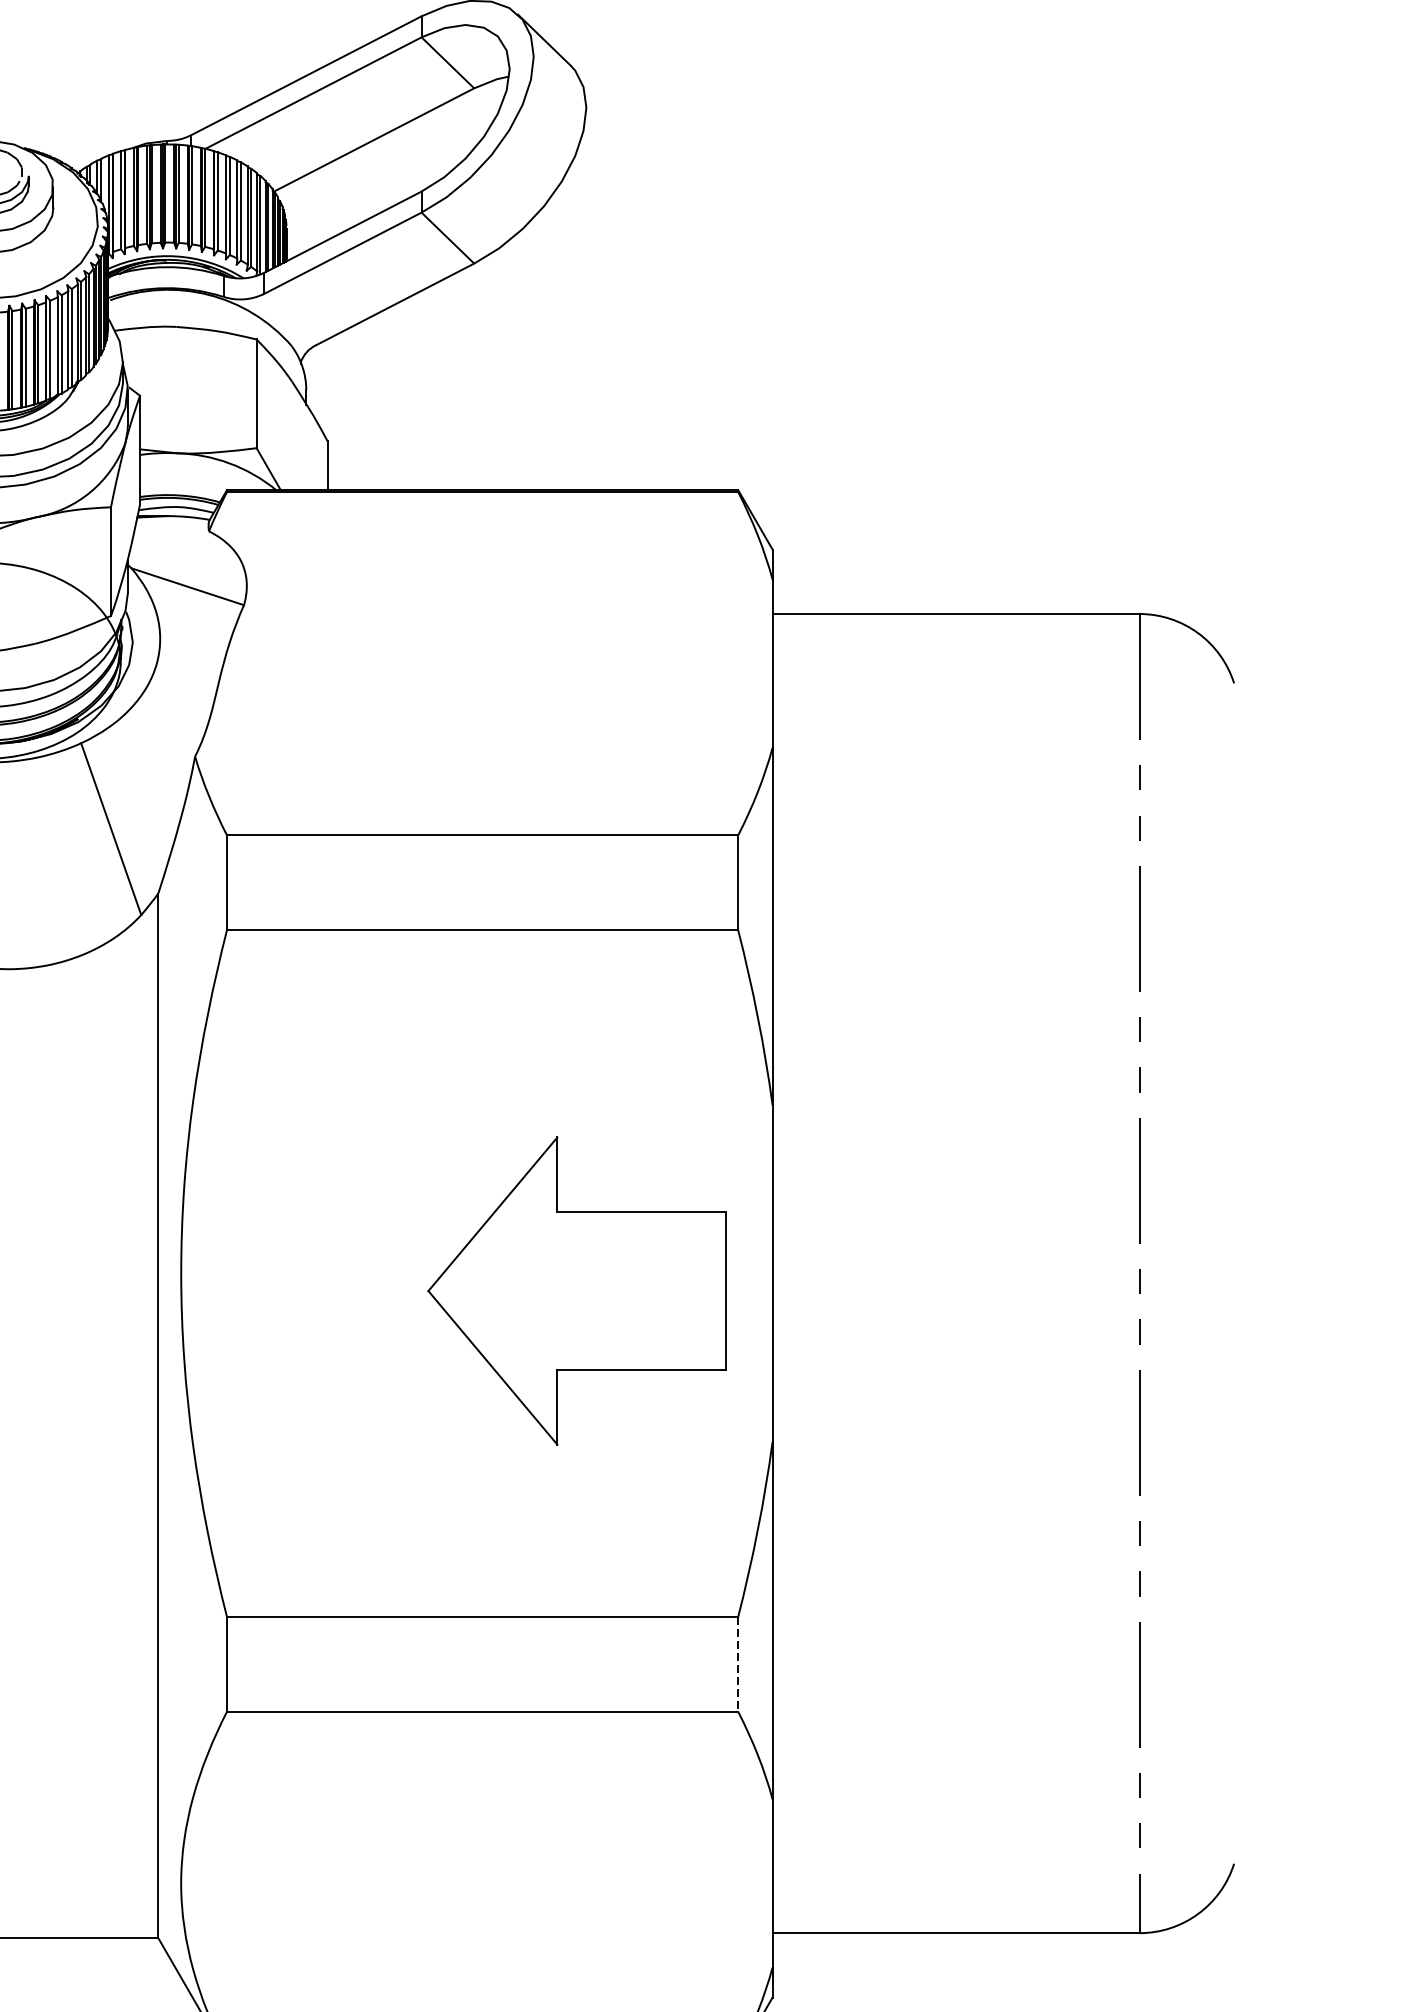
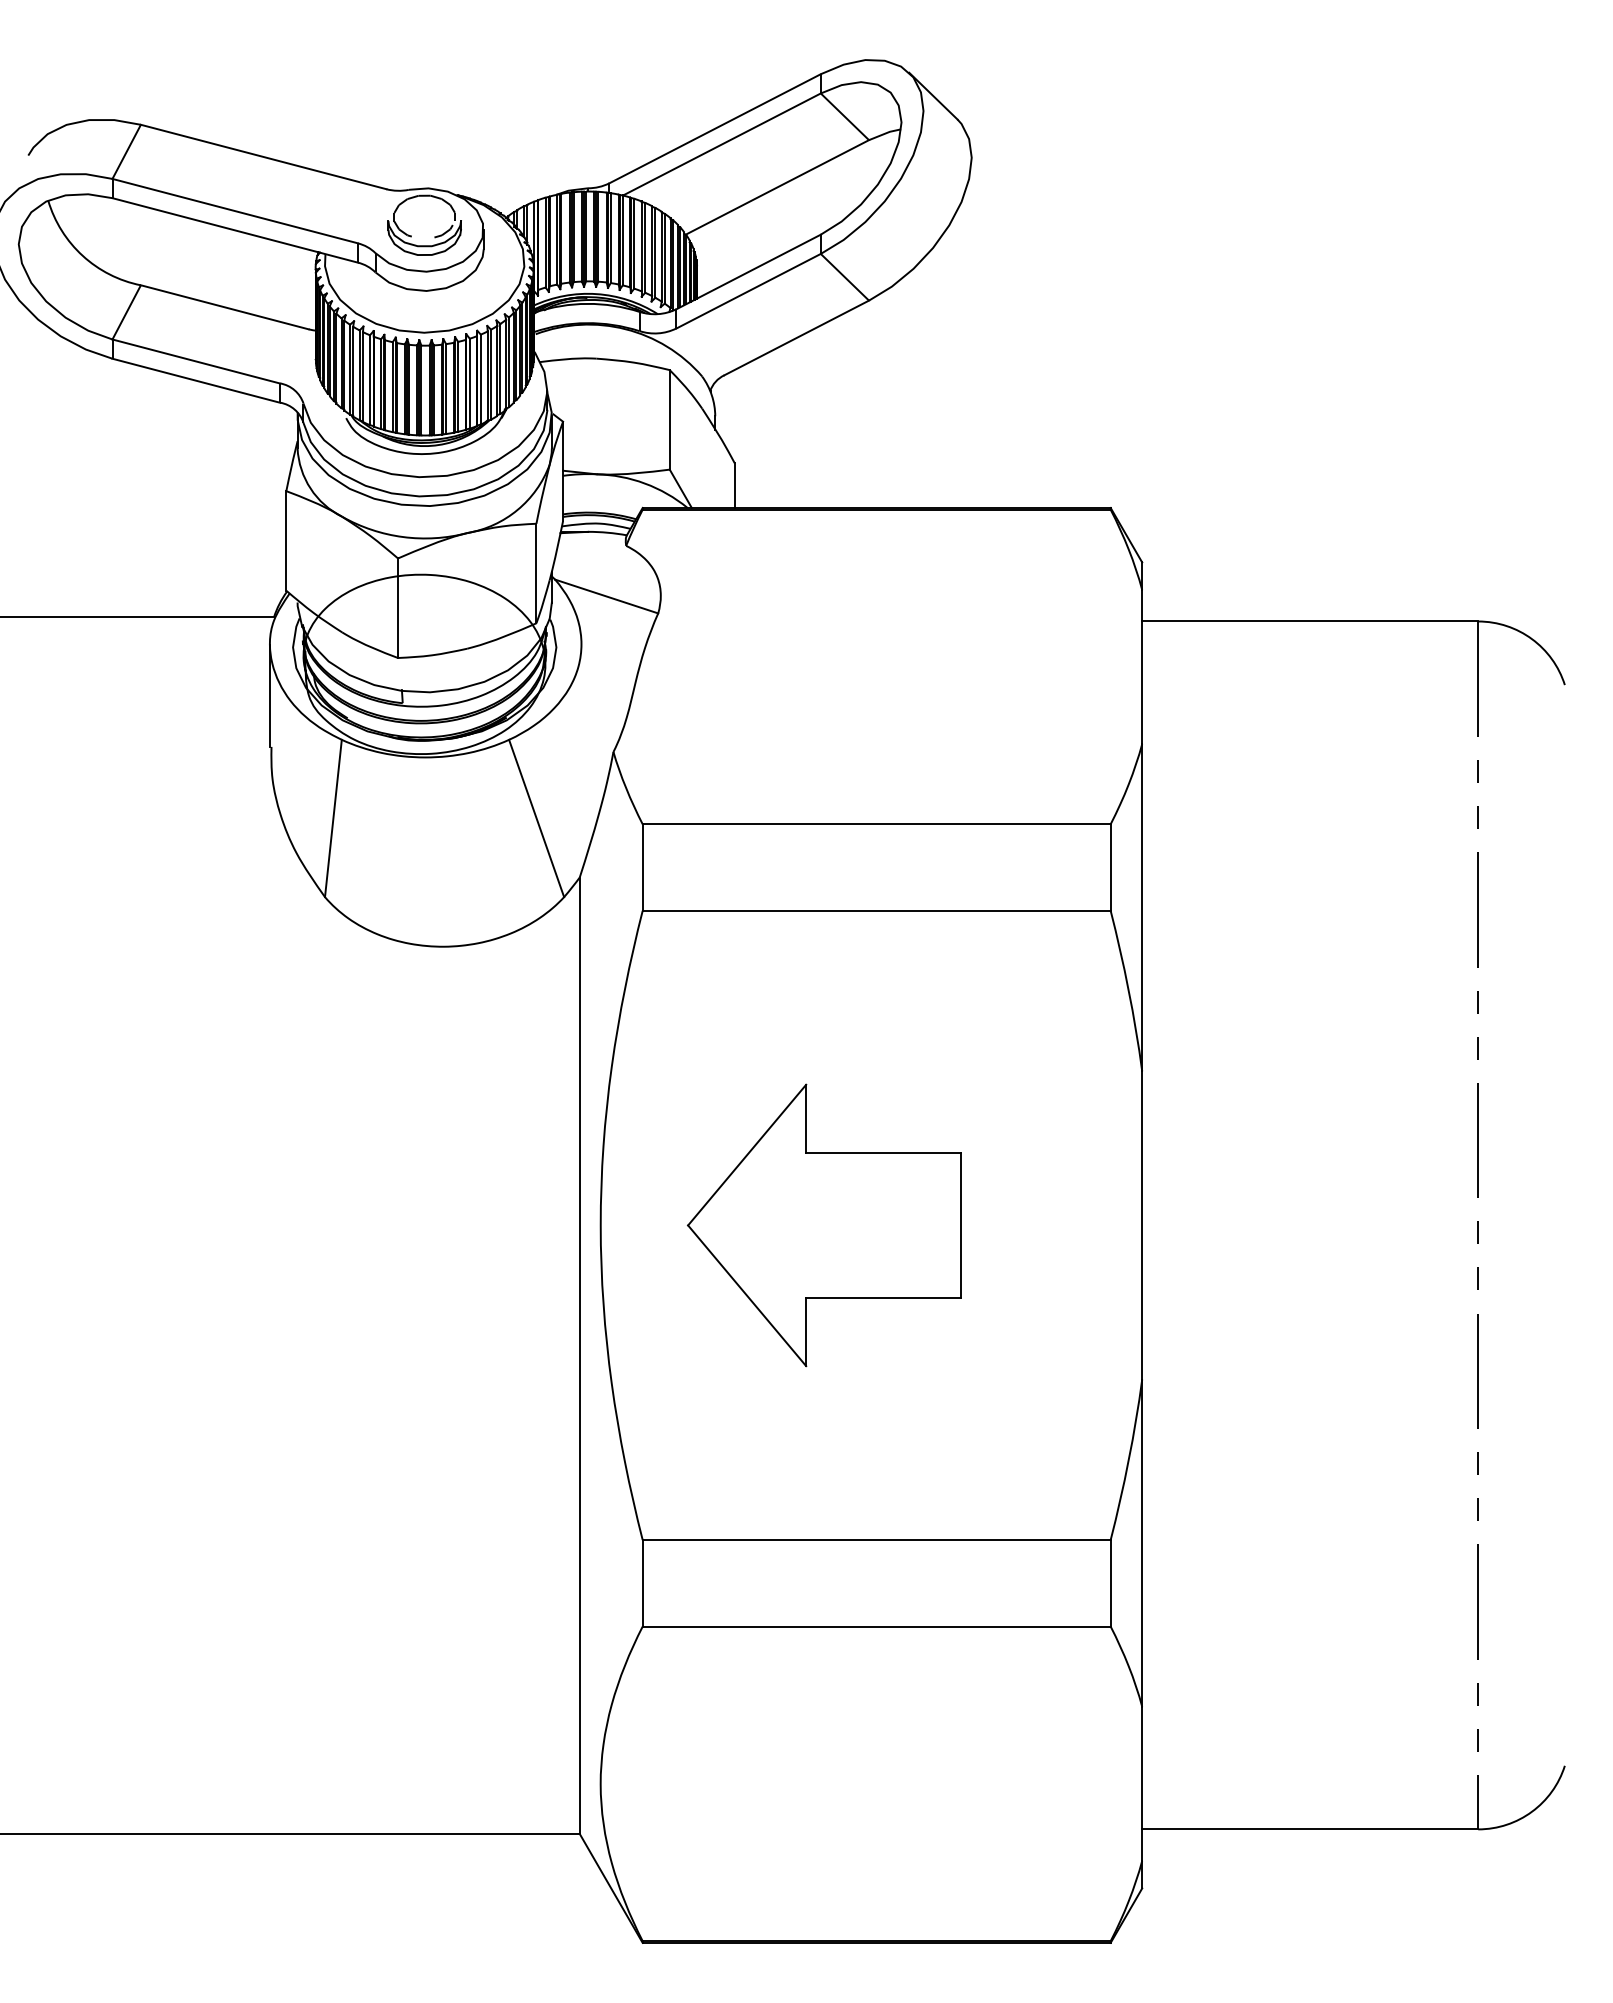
part: (577, 1291) -> (824, 1225), moved
line: (737, 1664) -> (1110, 1583), dashed -> solid

